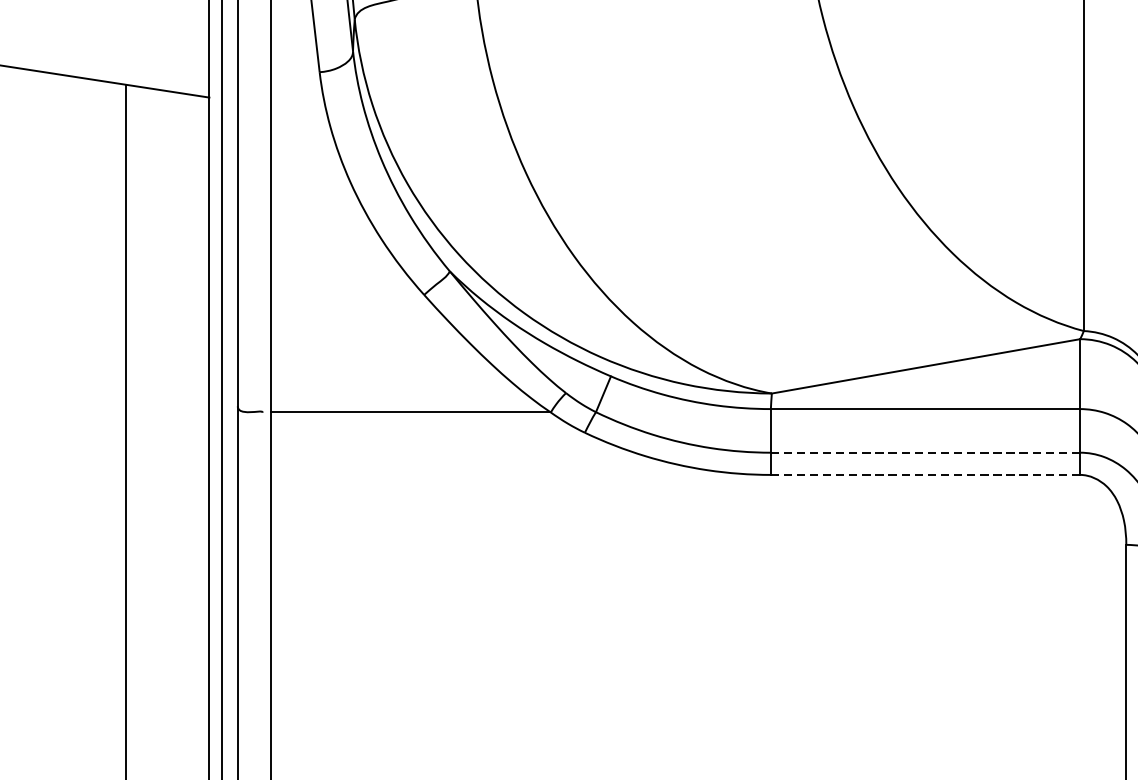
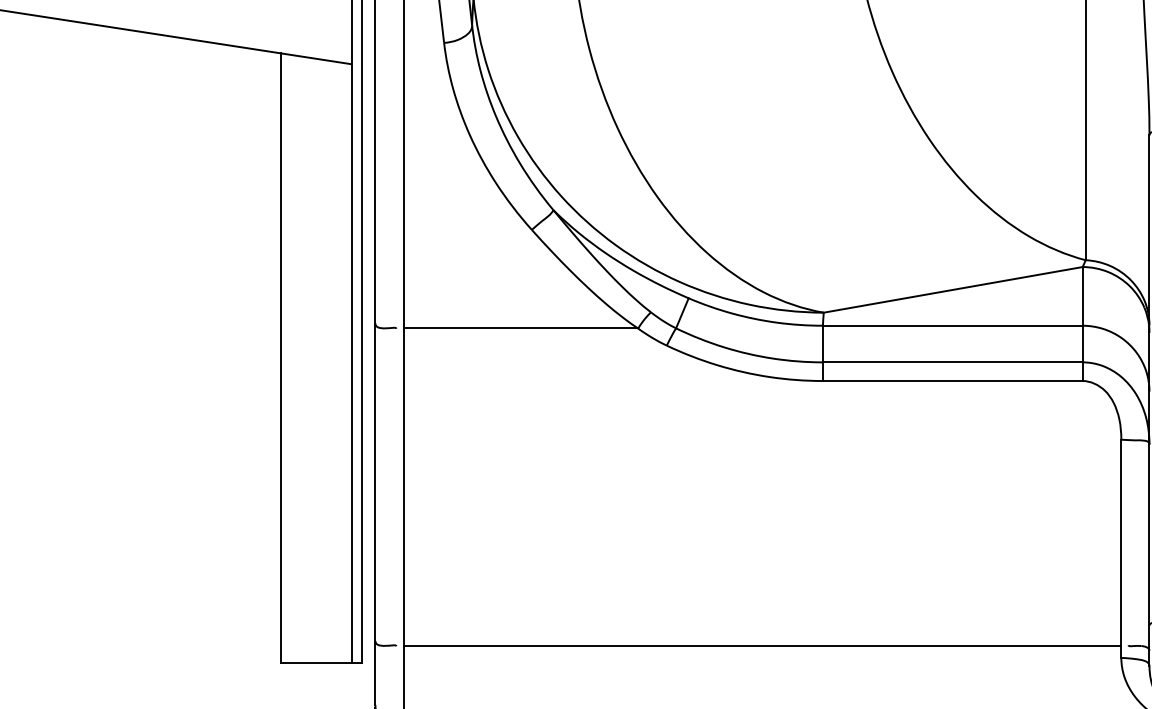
line: (925, 452) -> (952, 362), dashed -> solid
line: (925, 475) -> (952, 381), dashed -> solid

